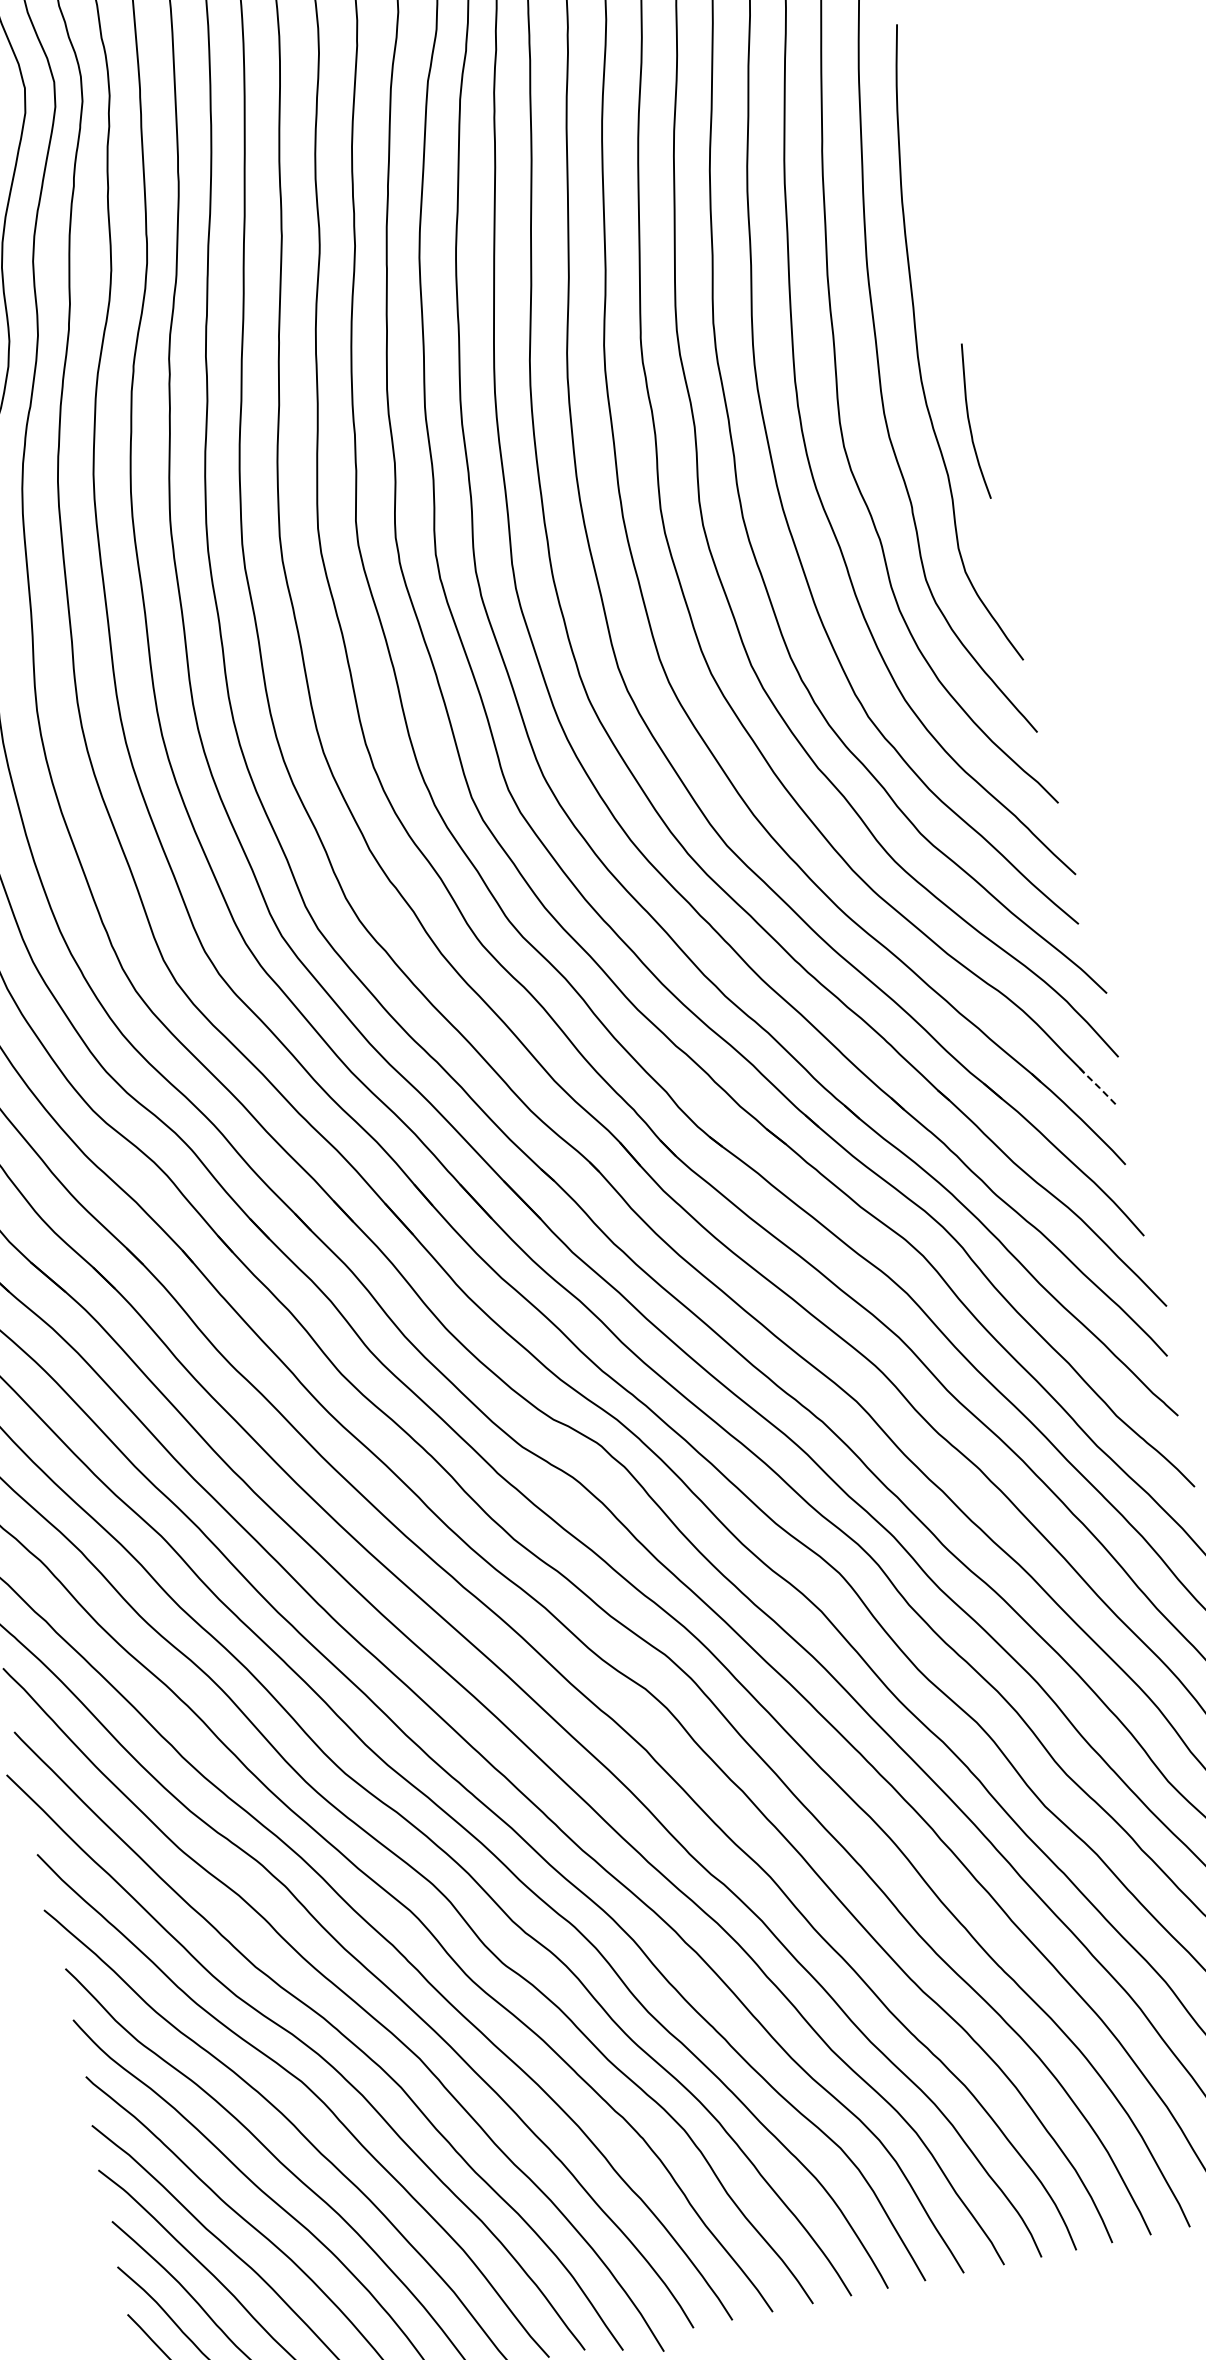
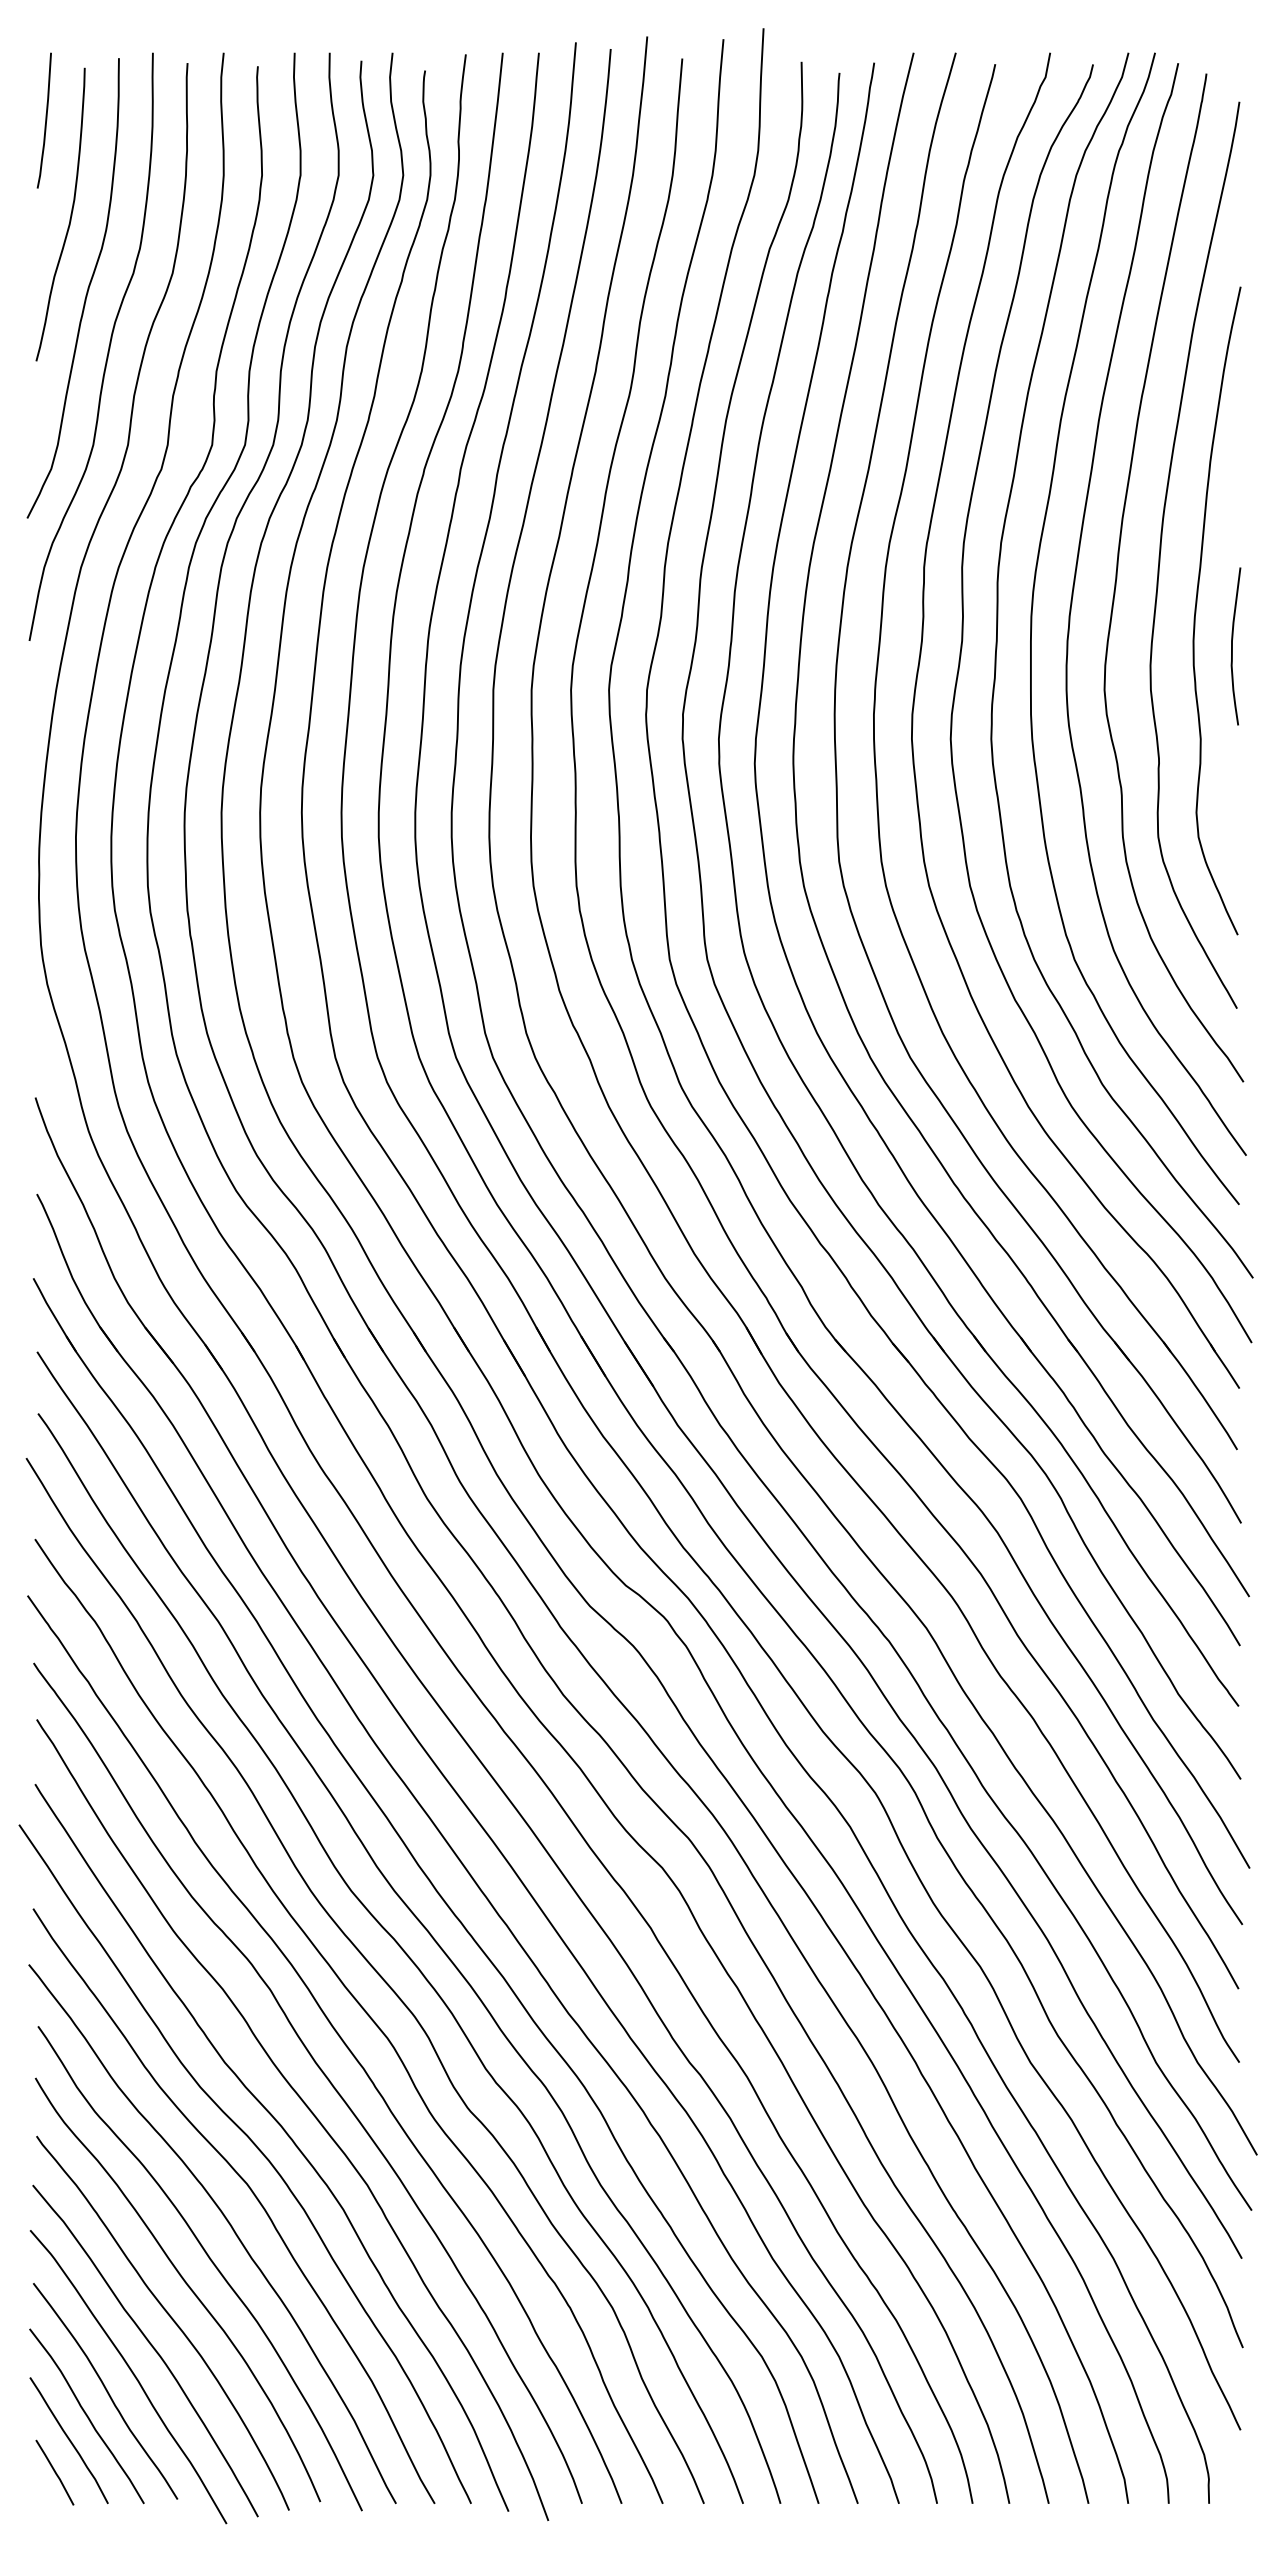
curve: (969, 422) -> (1232, 646), moved
line: (1097, 1085) -> (1225, 1366), dashed -> solid

